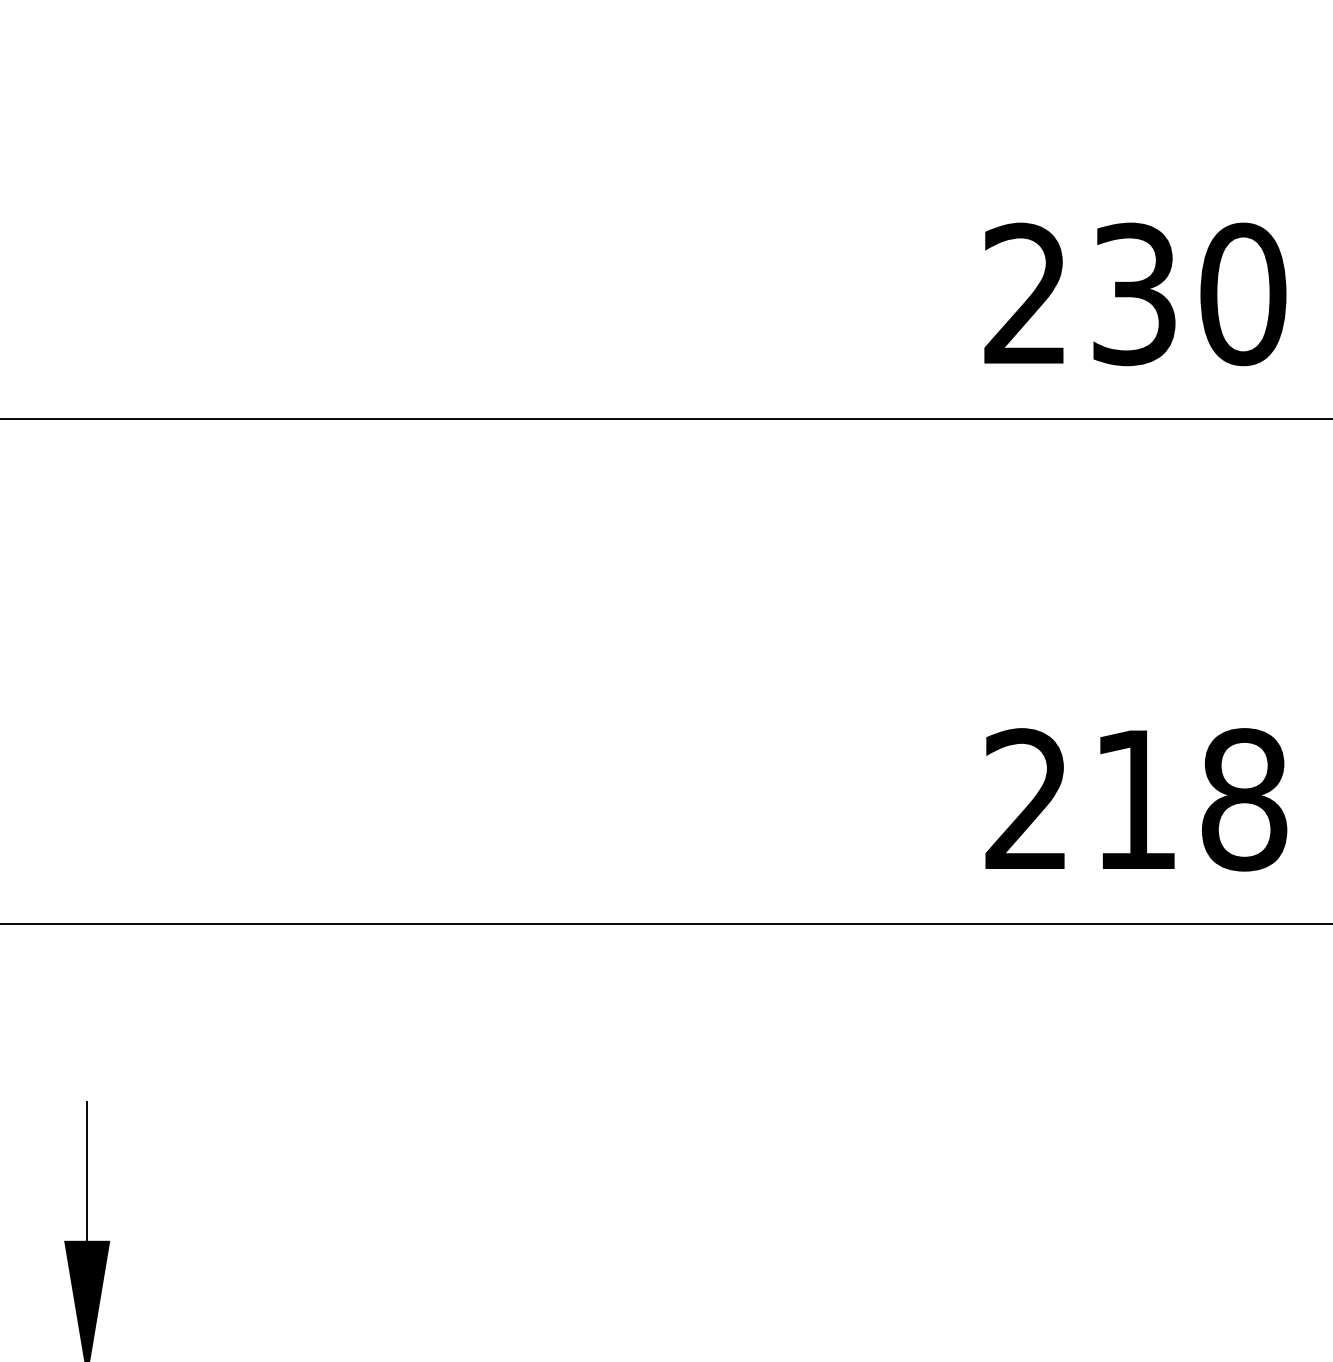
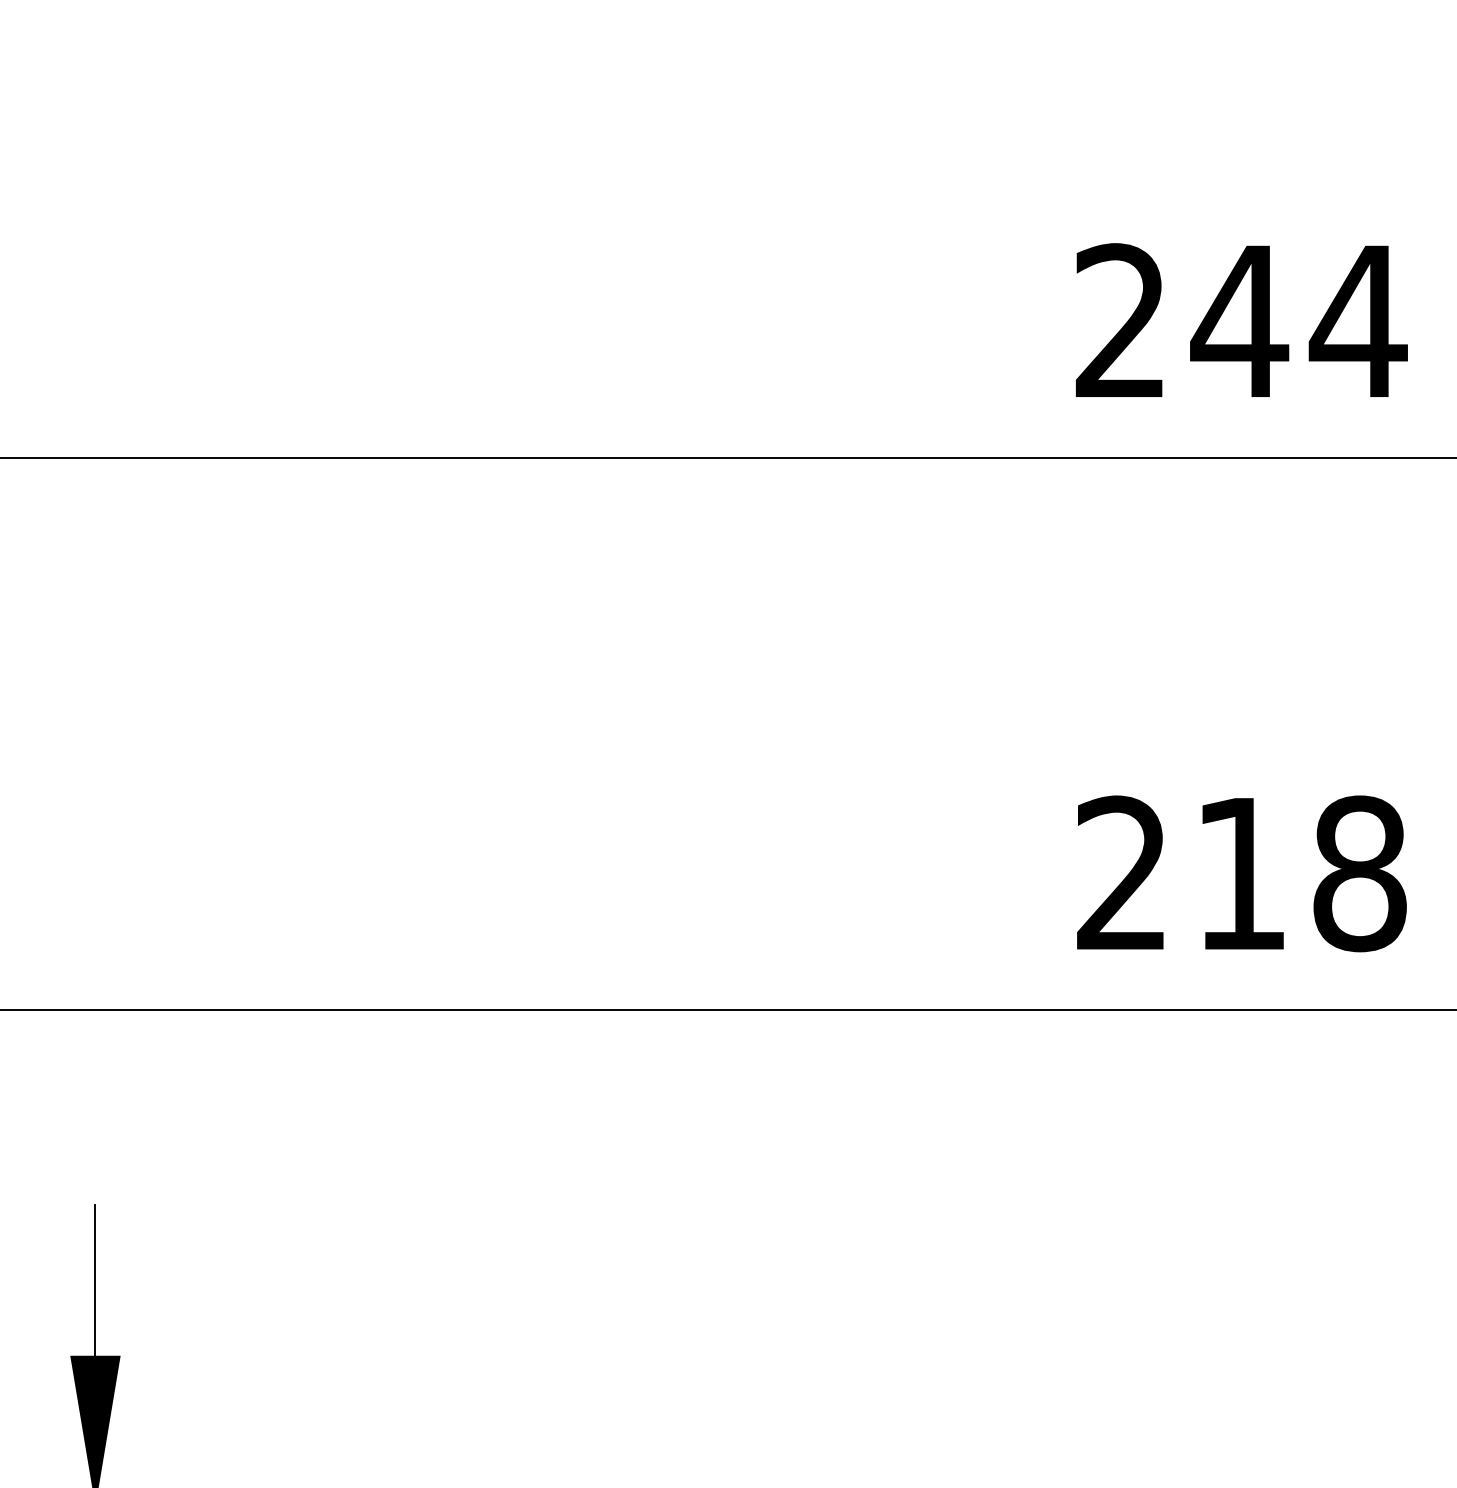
text: (1188, 294) -> (1298, 321), 230 -> 244

